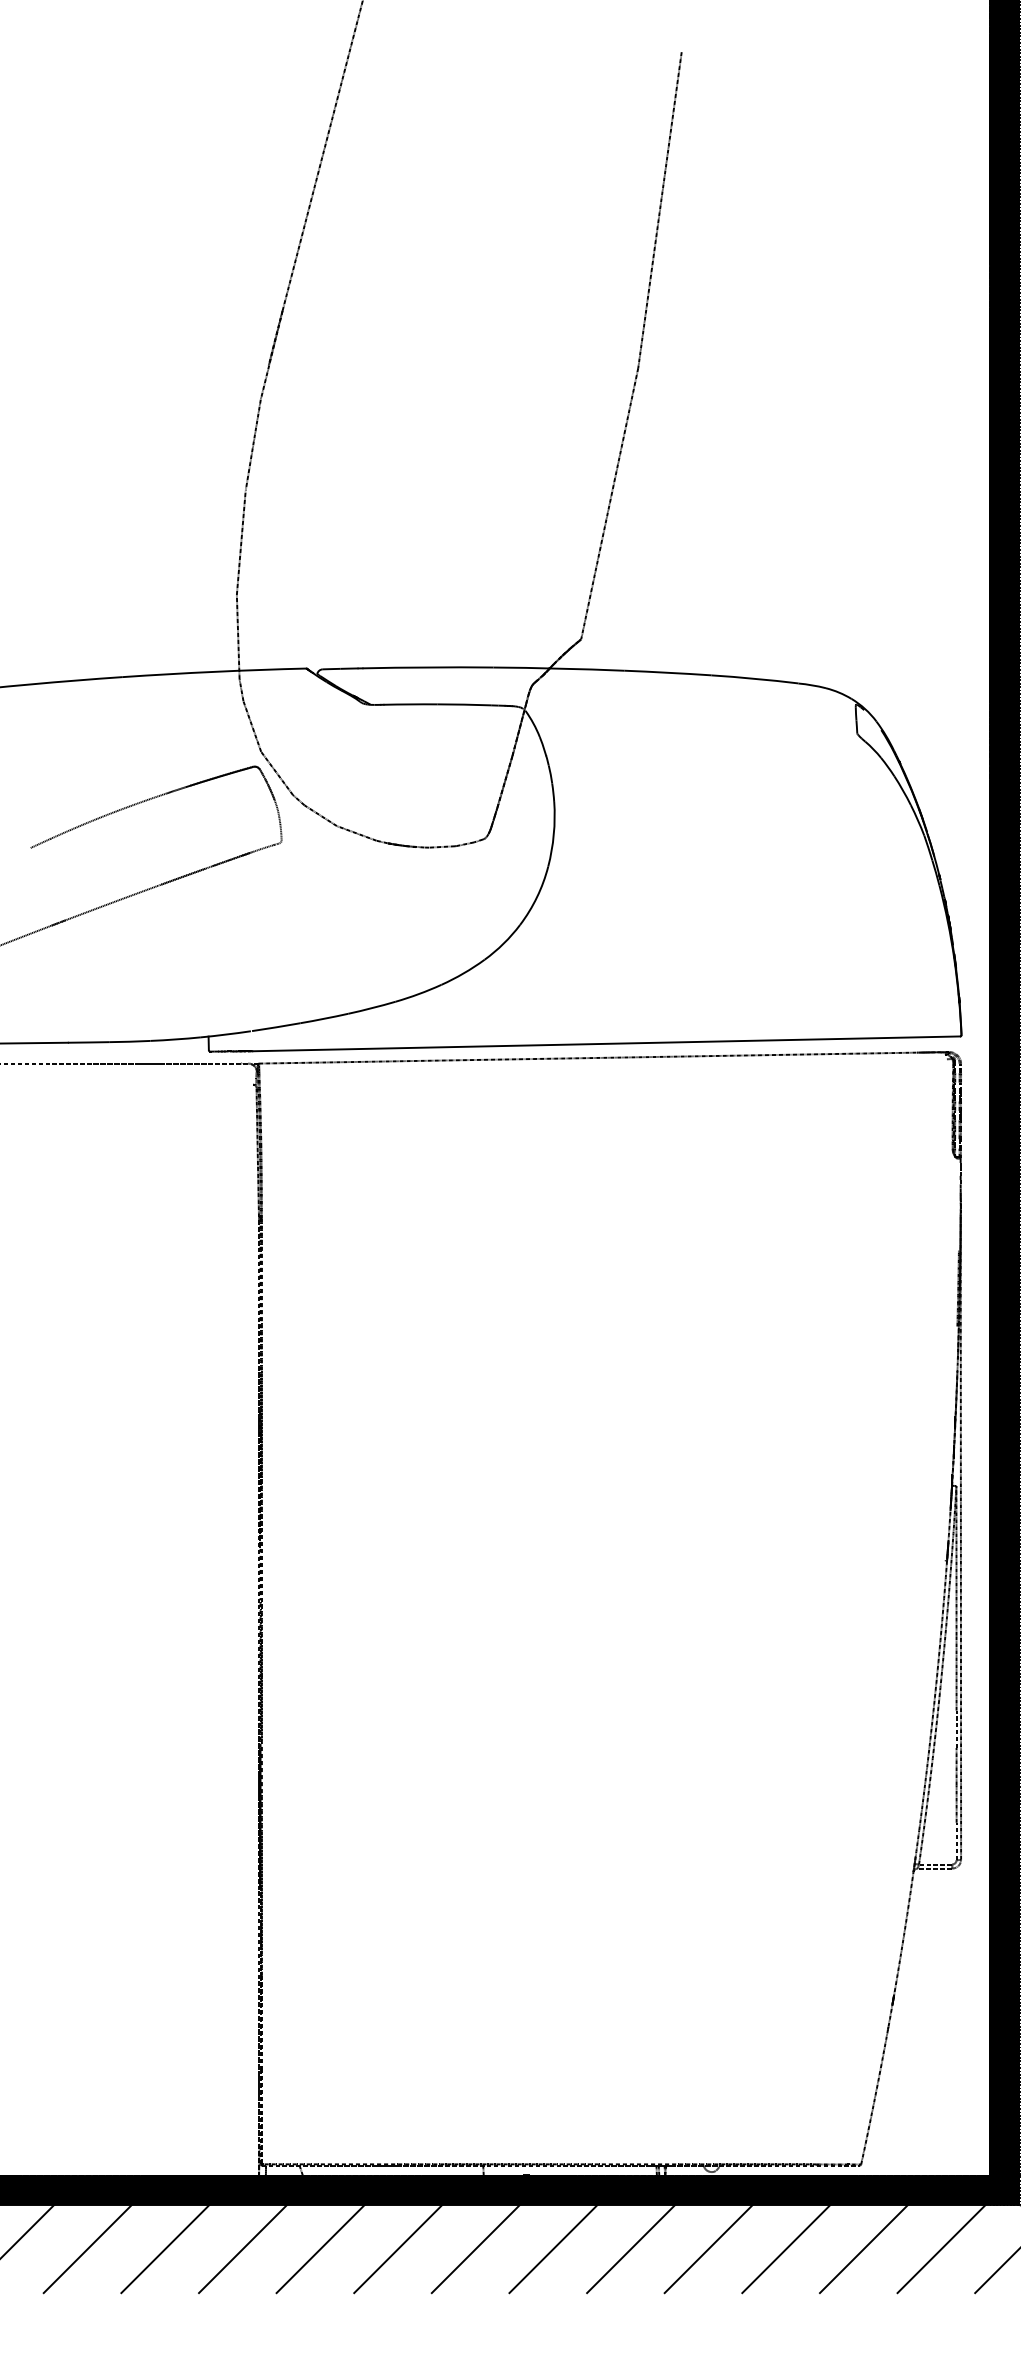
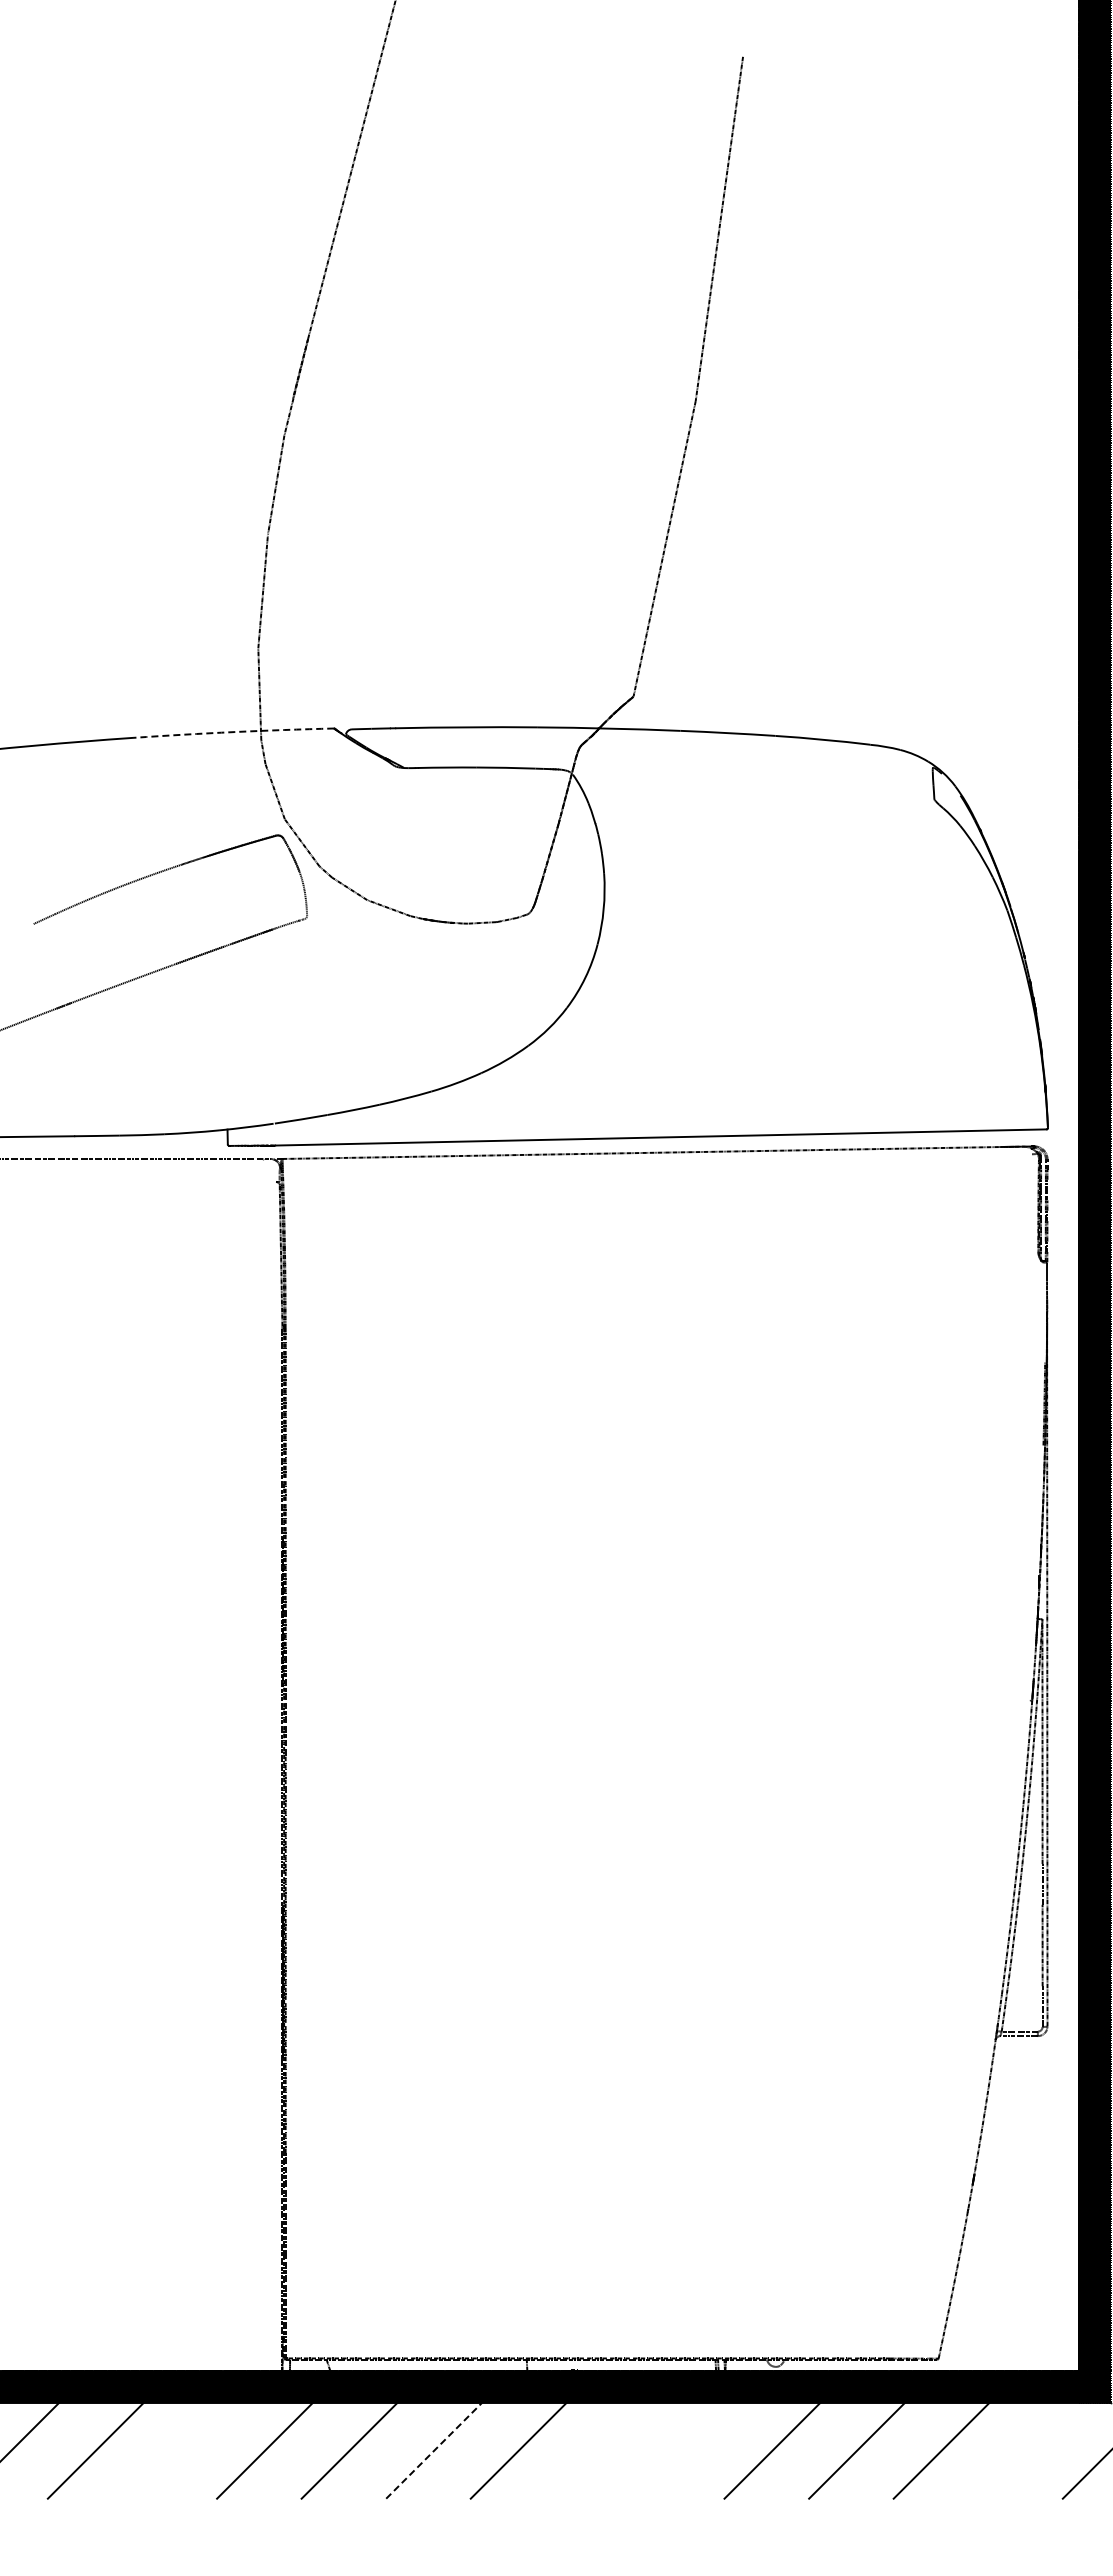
arc: (215, 672) -> (234, 732), solid -> dashed
line: (165, 2248) -> (180, 2450), removed
line: (398, 2248) -> (434, 2450), solid -> dashed
line: (553, 2248) -> (603, 2450), removed
line: (630, 2248) -> (687, 2450), removed
line: (941, 2248) -> (1026, 2450), removed

